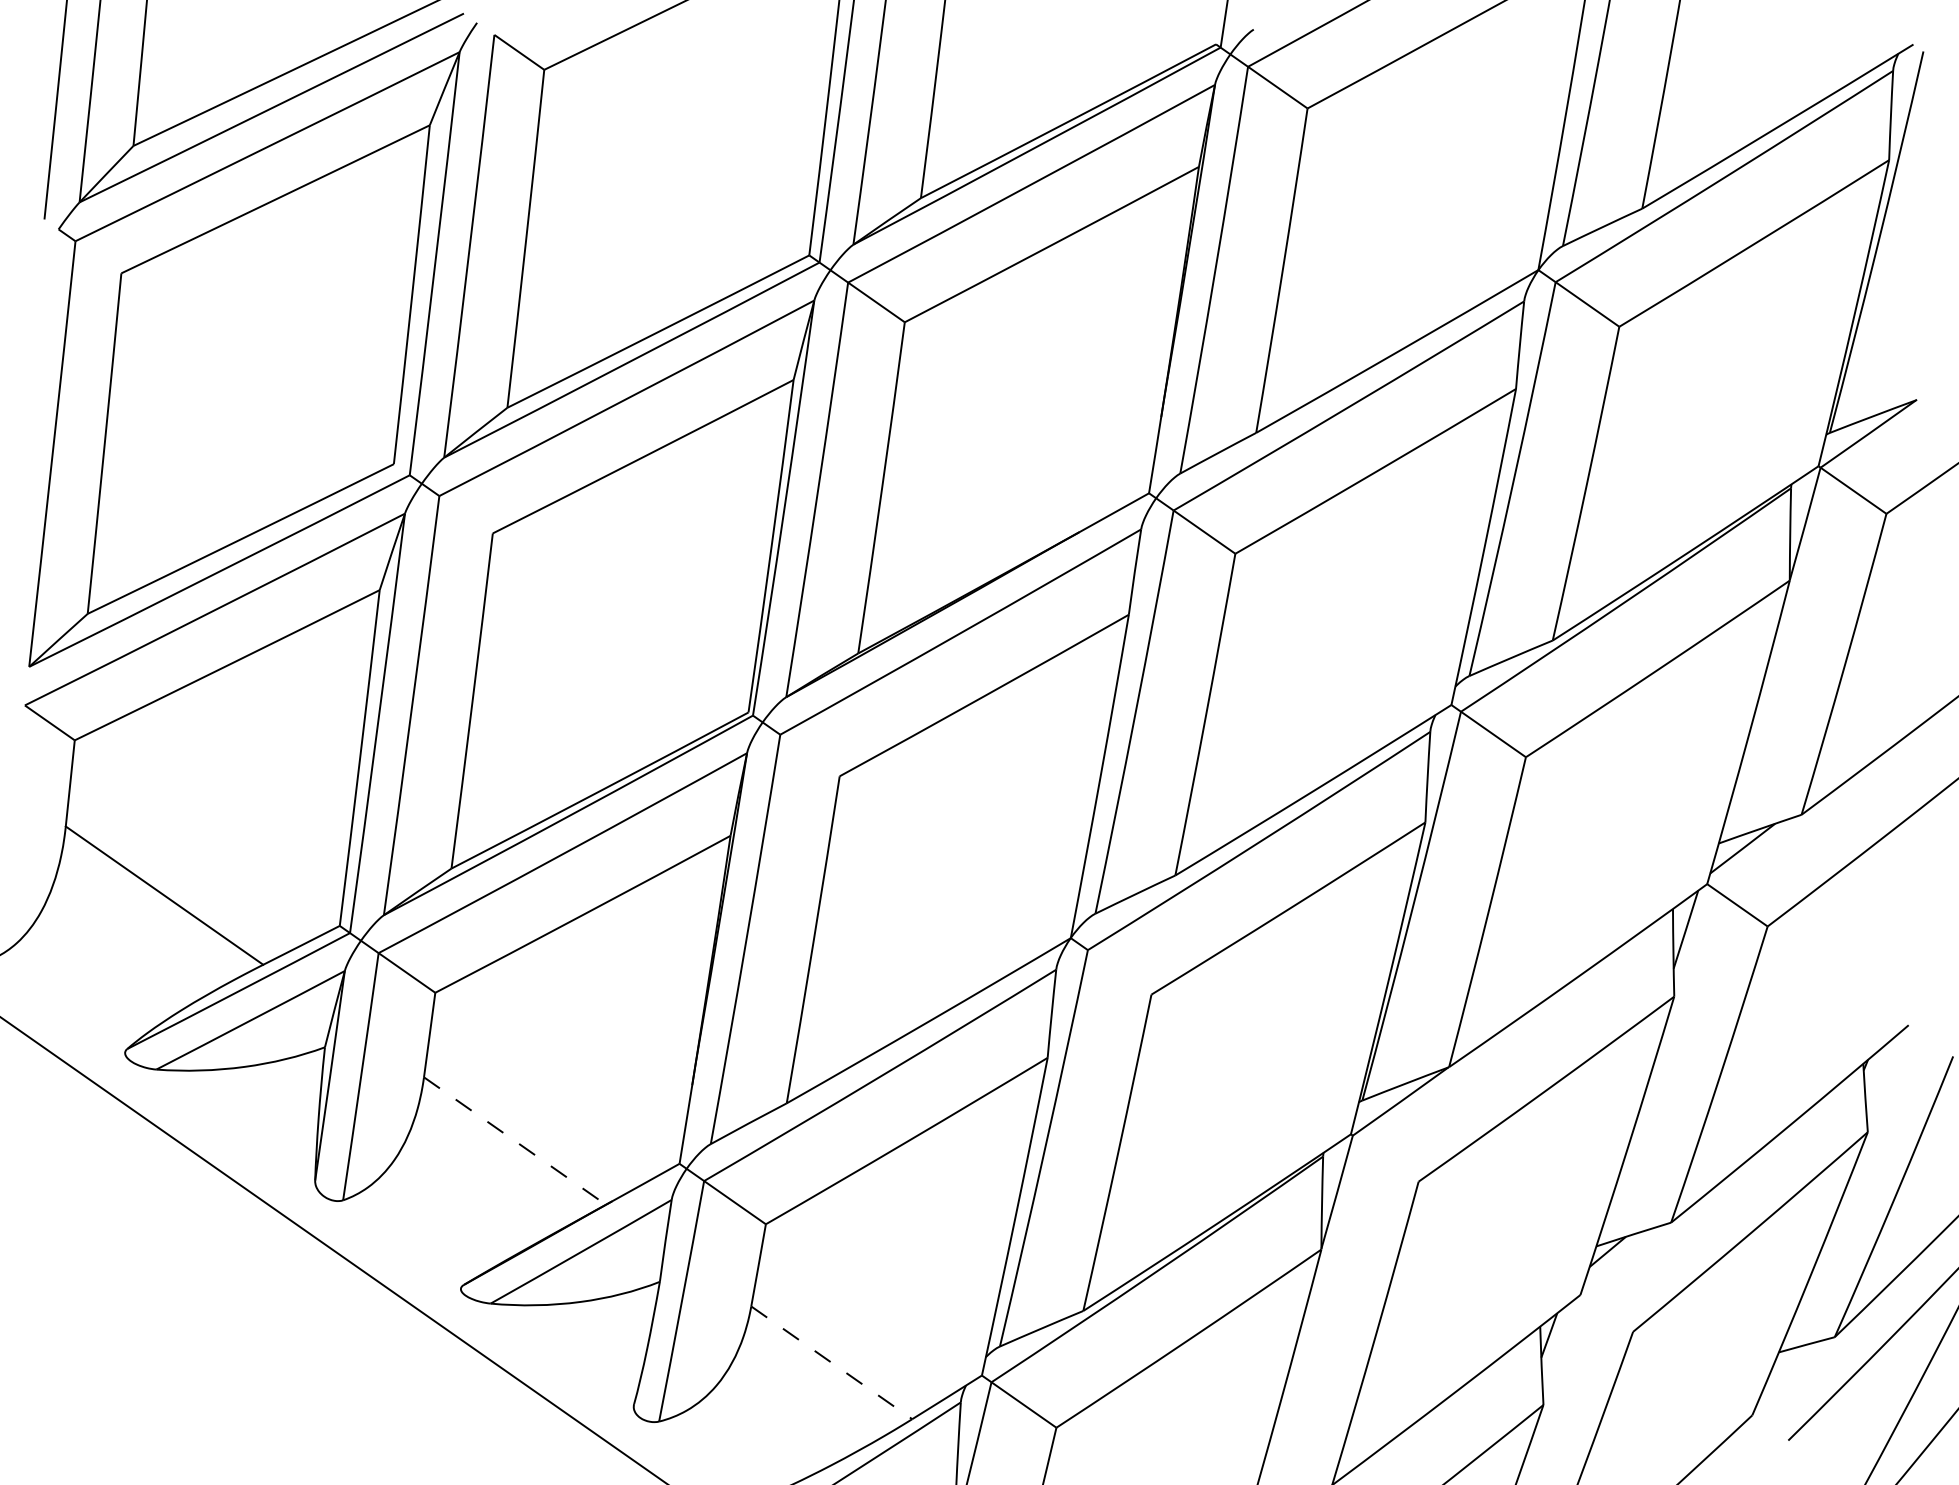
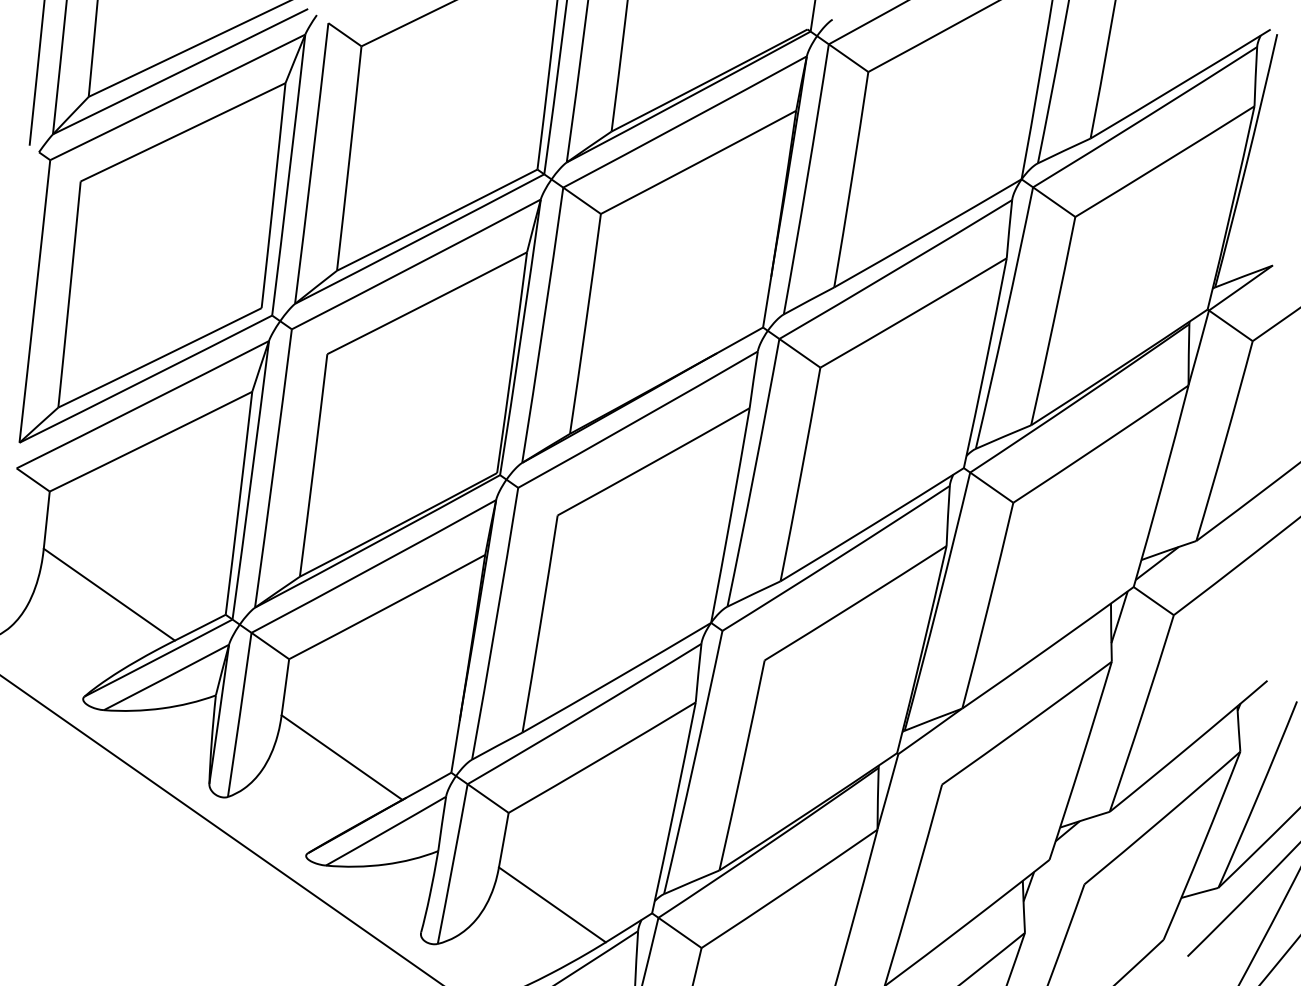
line: (515, 1140) -> (342, 757), dashed -> solid
line: (831, 1363) -> (552, 905), dashed -> solid

